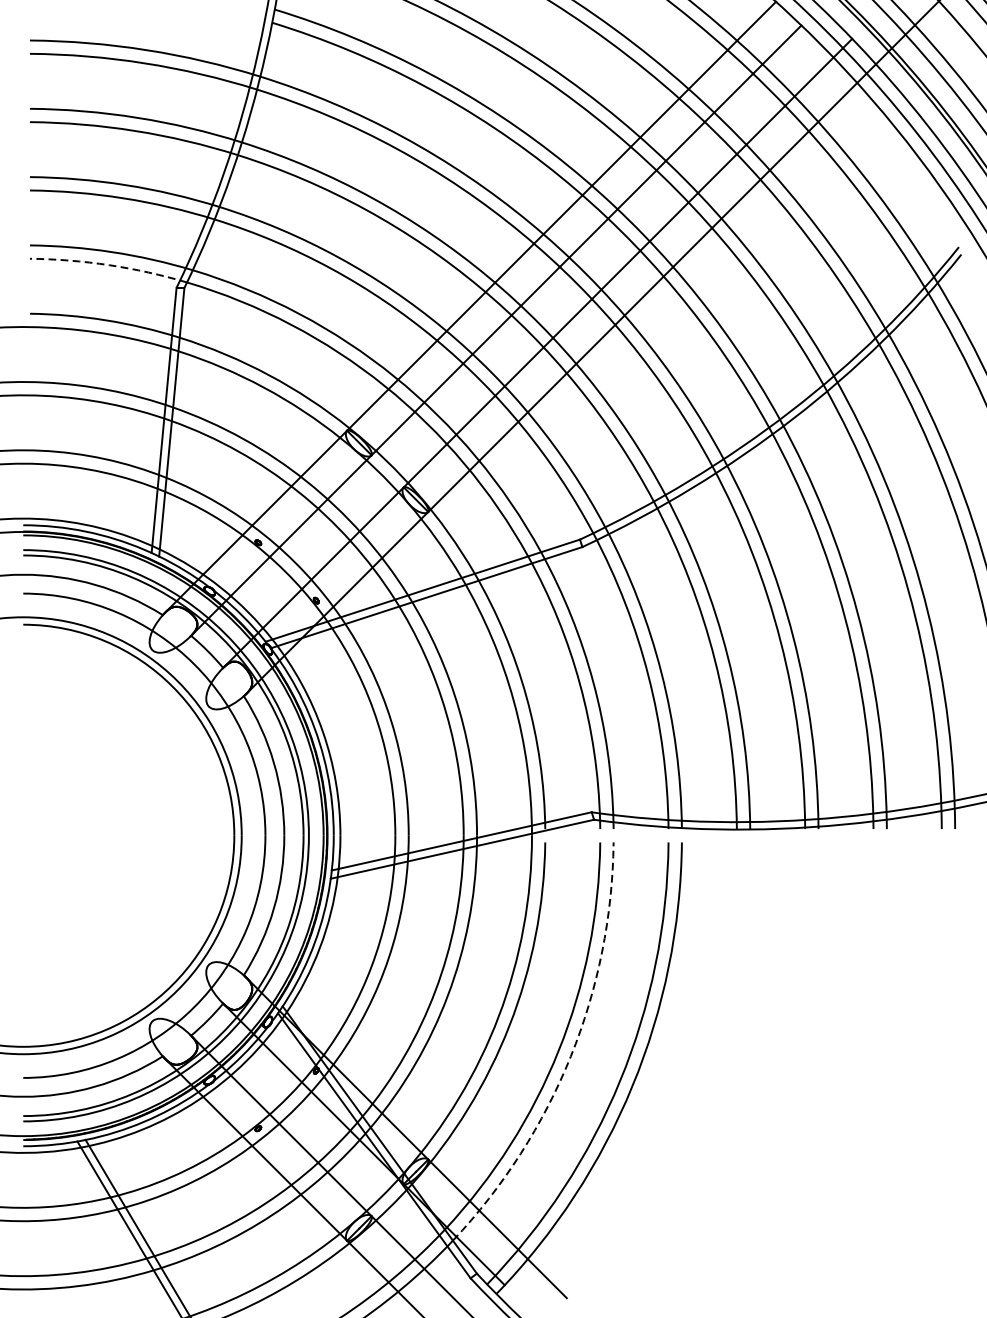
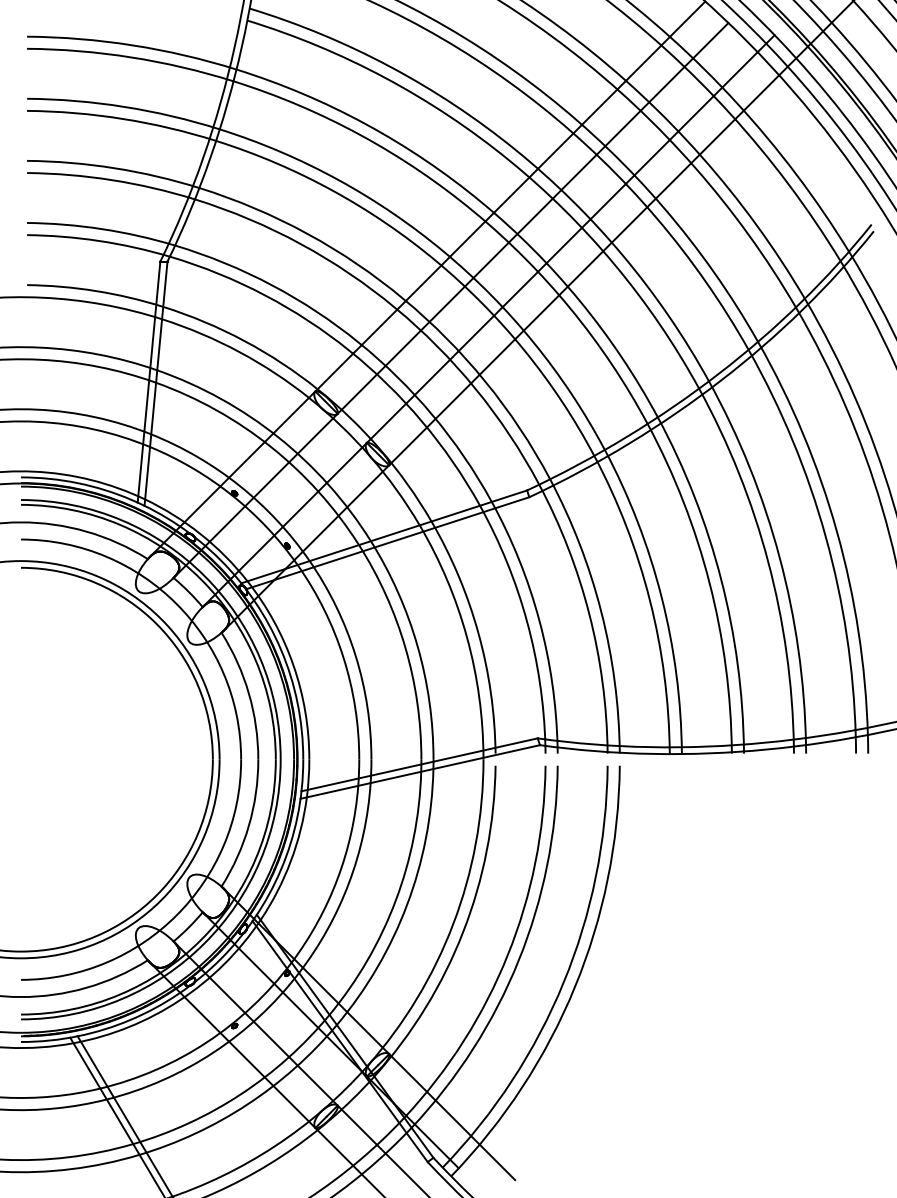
arc: (109, 264) -> (99, 240), dashed -> solid
arc: (570, 1056) -> (518, 960), dashed -> solid

